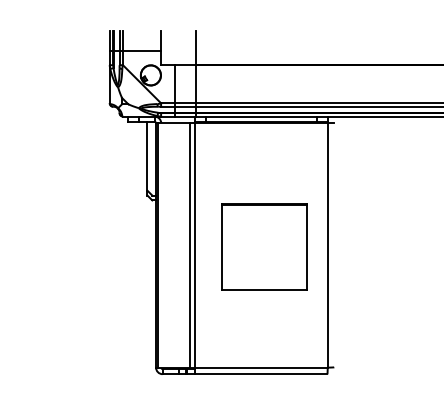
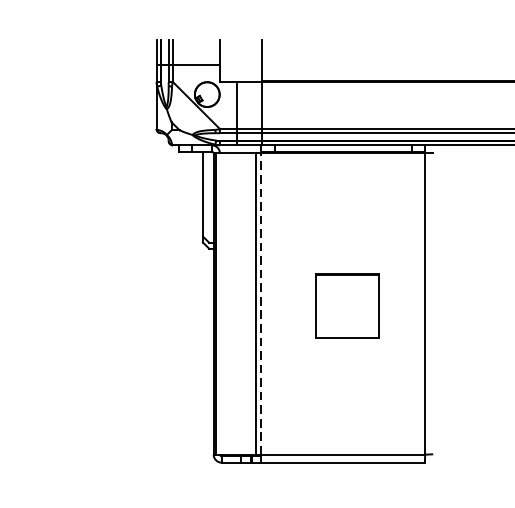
line: (194, 244) -> (260, 302), solid -> dashed
part: (264, 246) -> (347, 305), size x0.6

